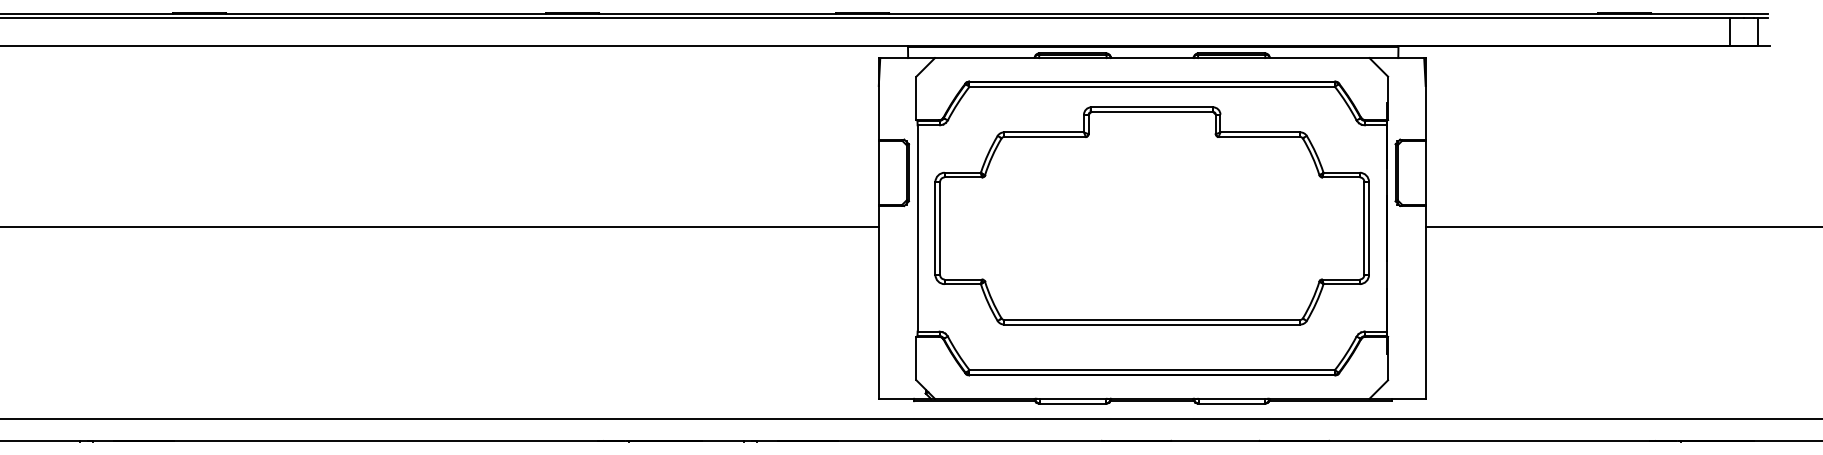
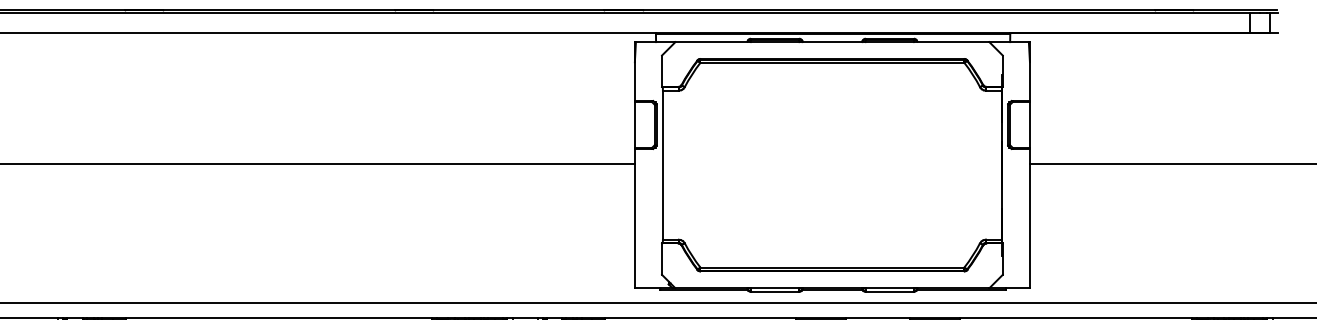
part: (1151, 215) -> (831, 155), removed

